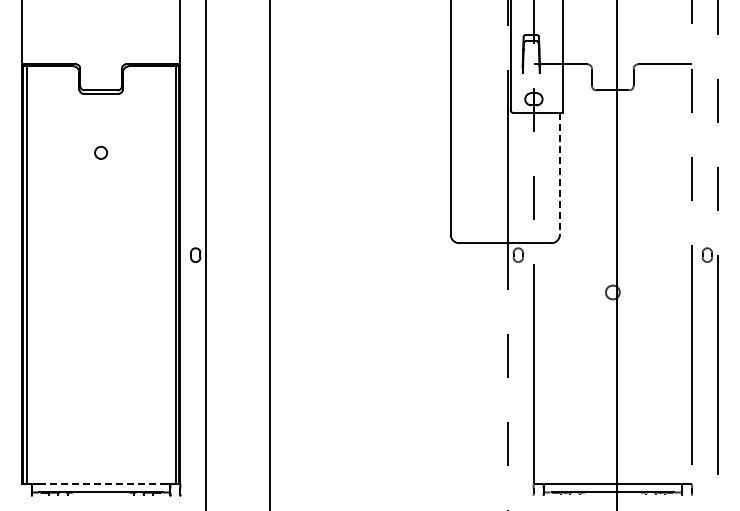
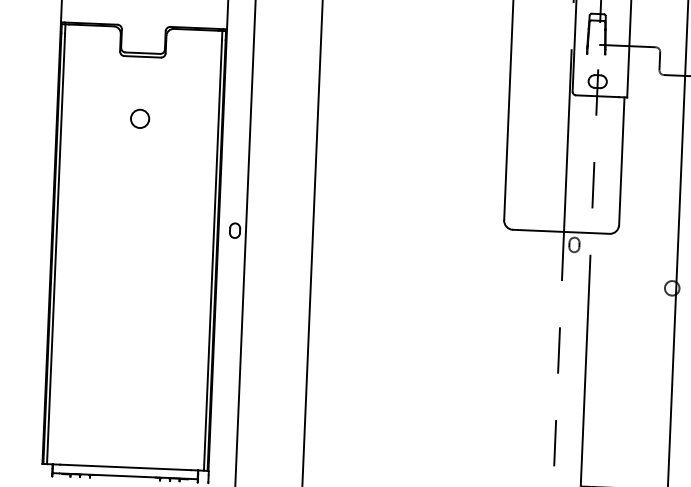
circle: (100, 152) -> (139, 118), size x1.43
line: (559, 173) -> (621, 160), dashed -> solid
line: (101, 484) -> (125, 467), dashed -> solid

